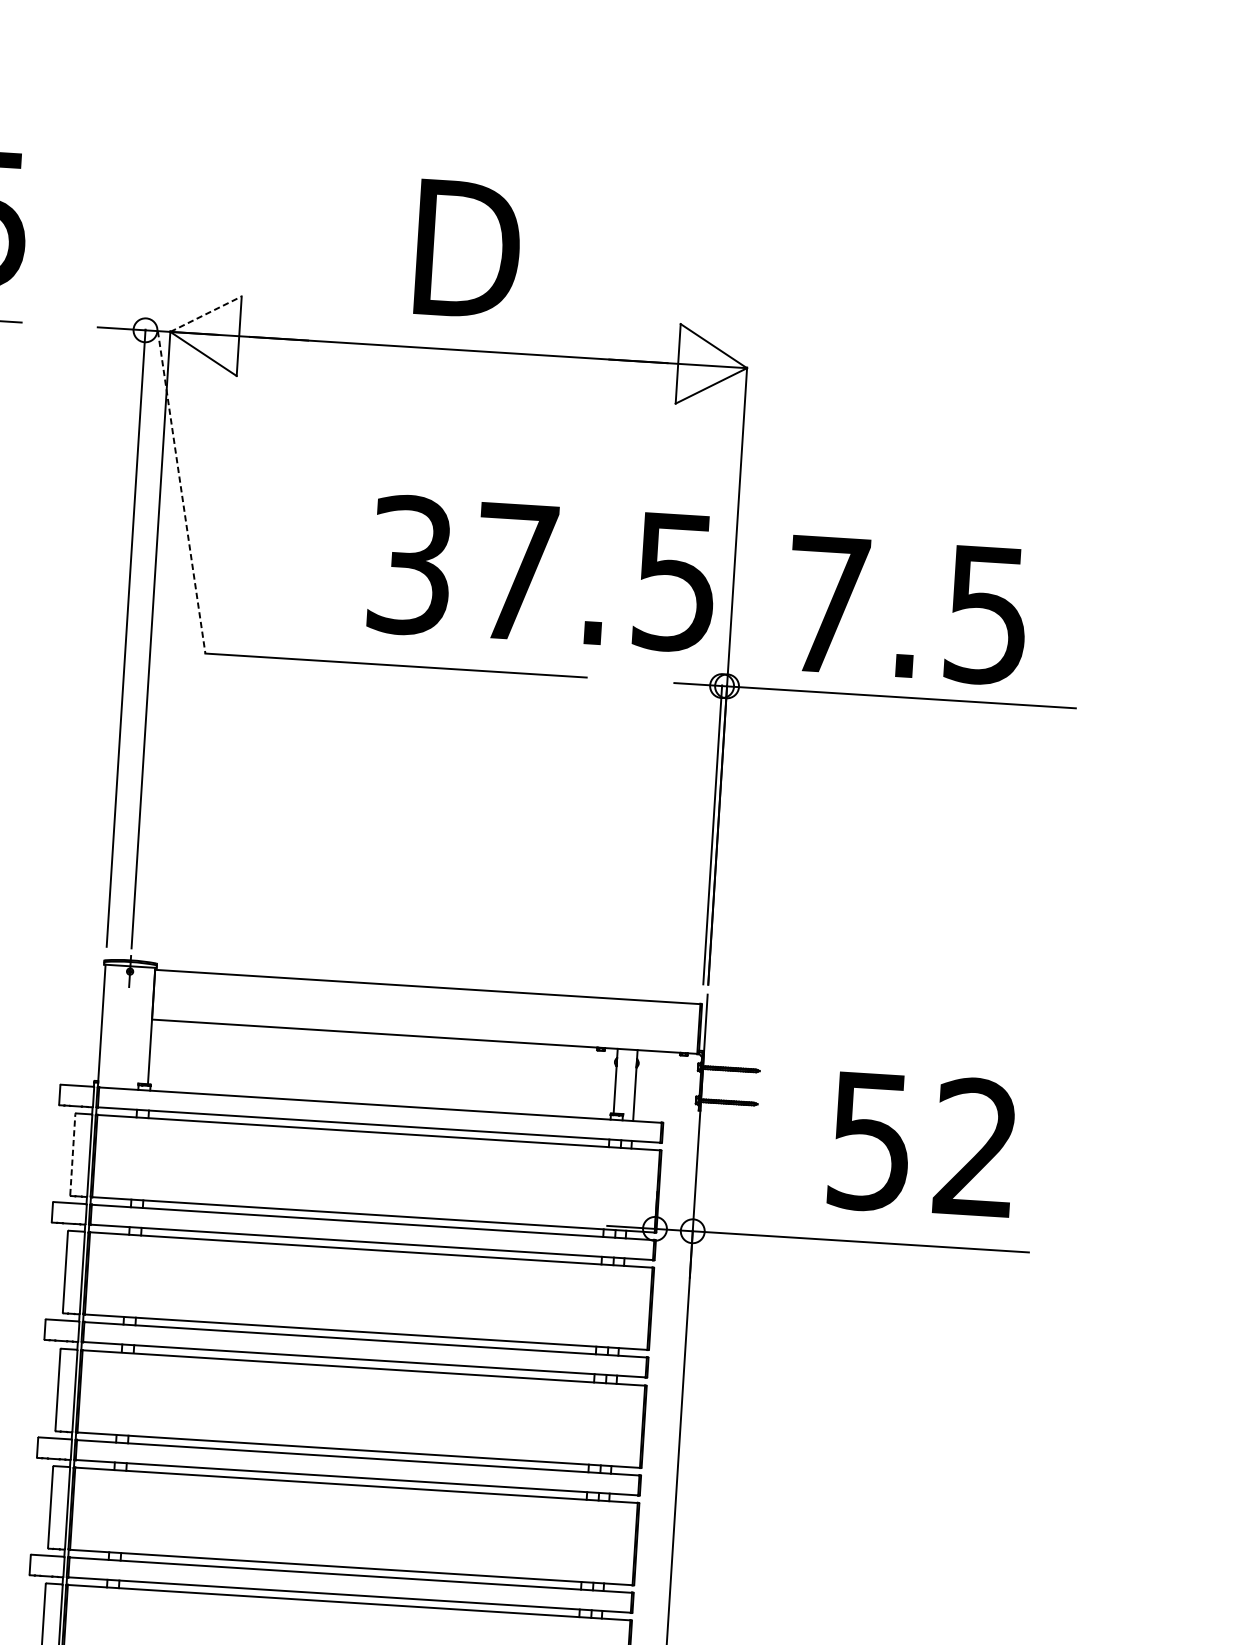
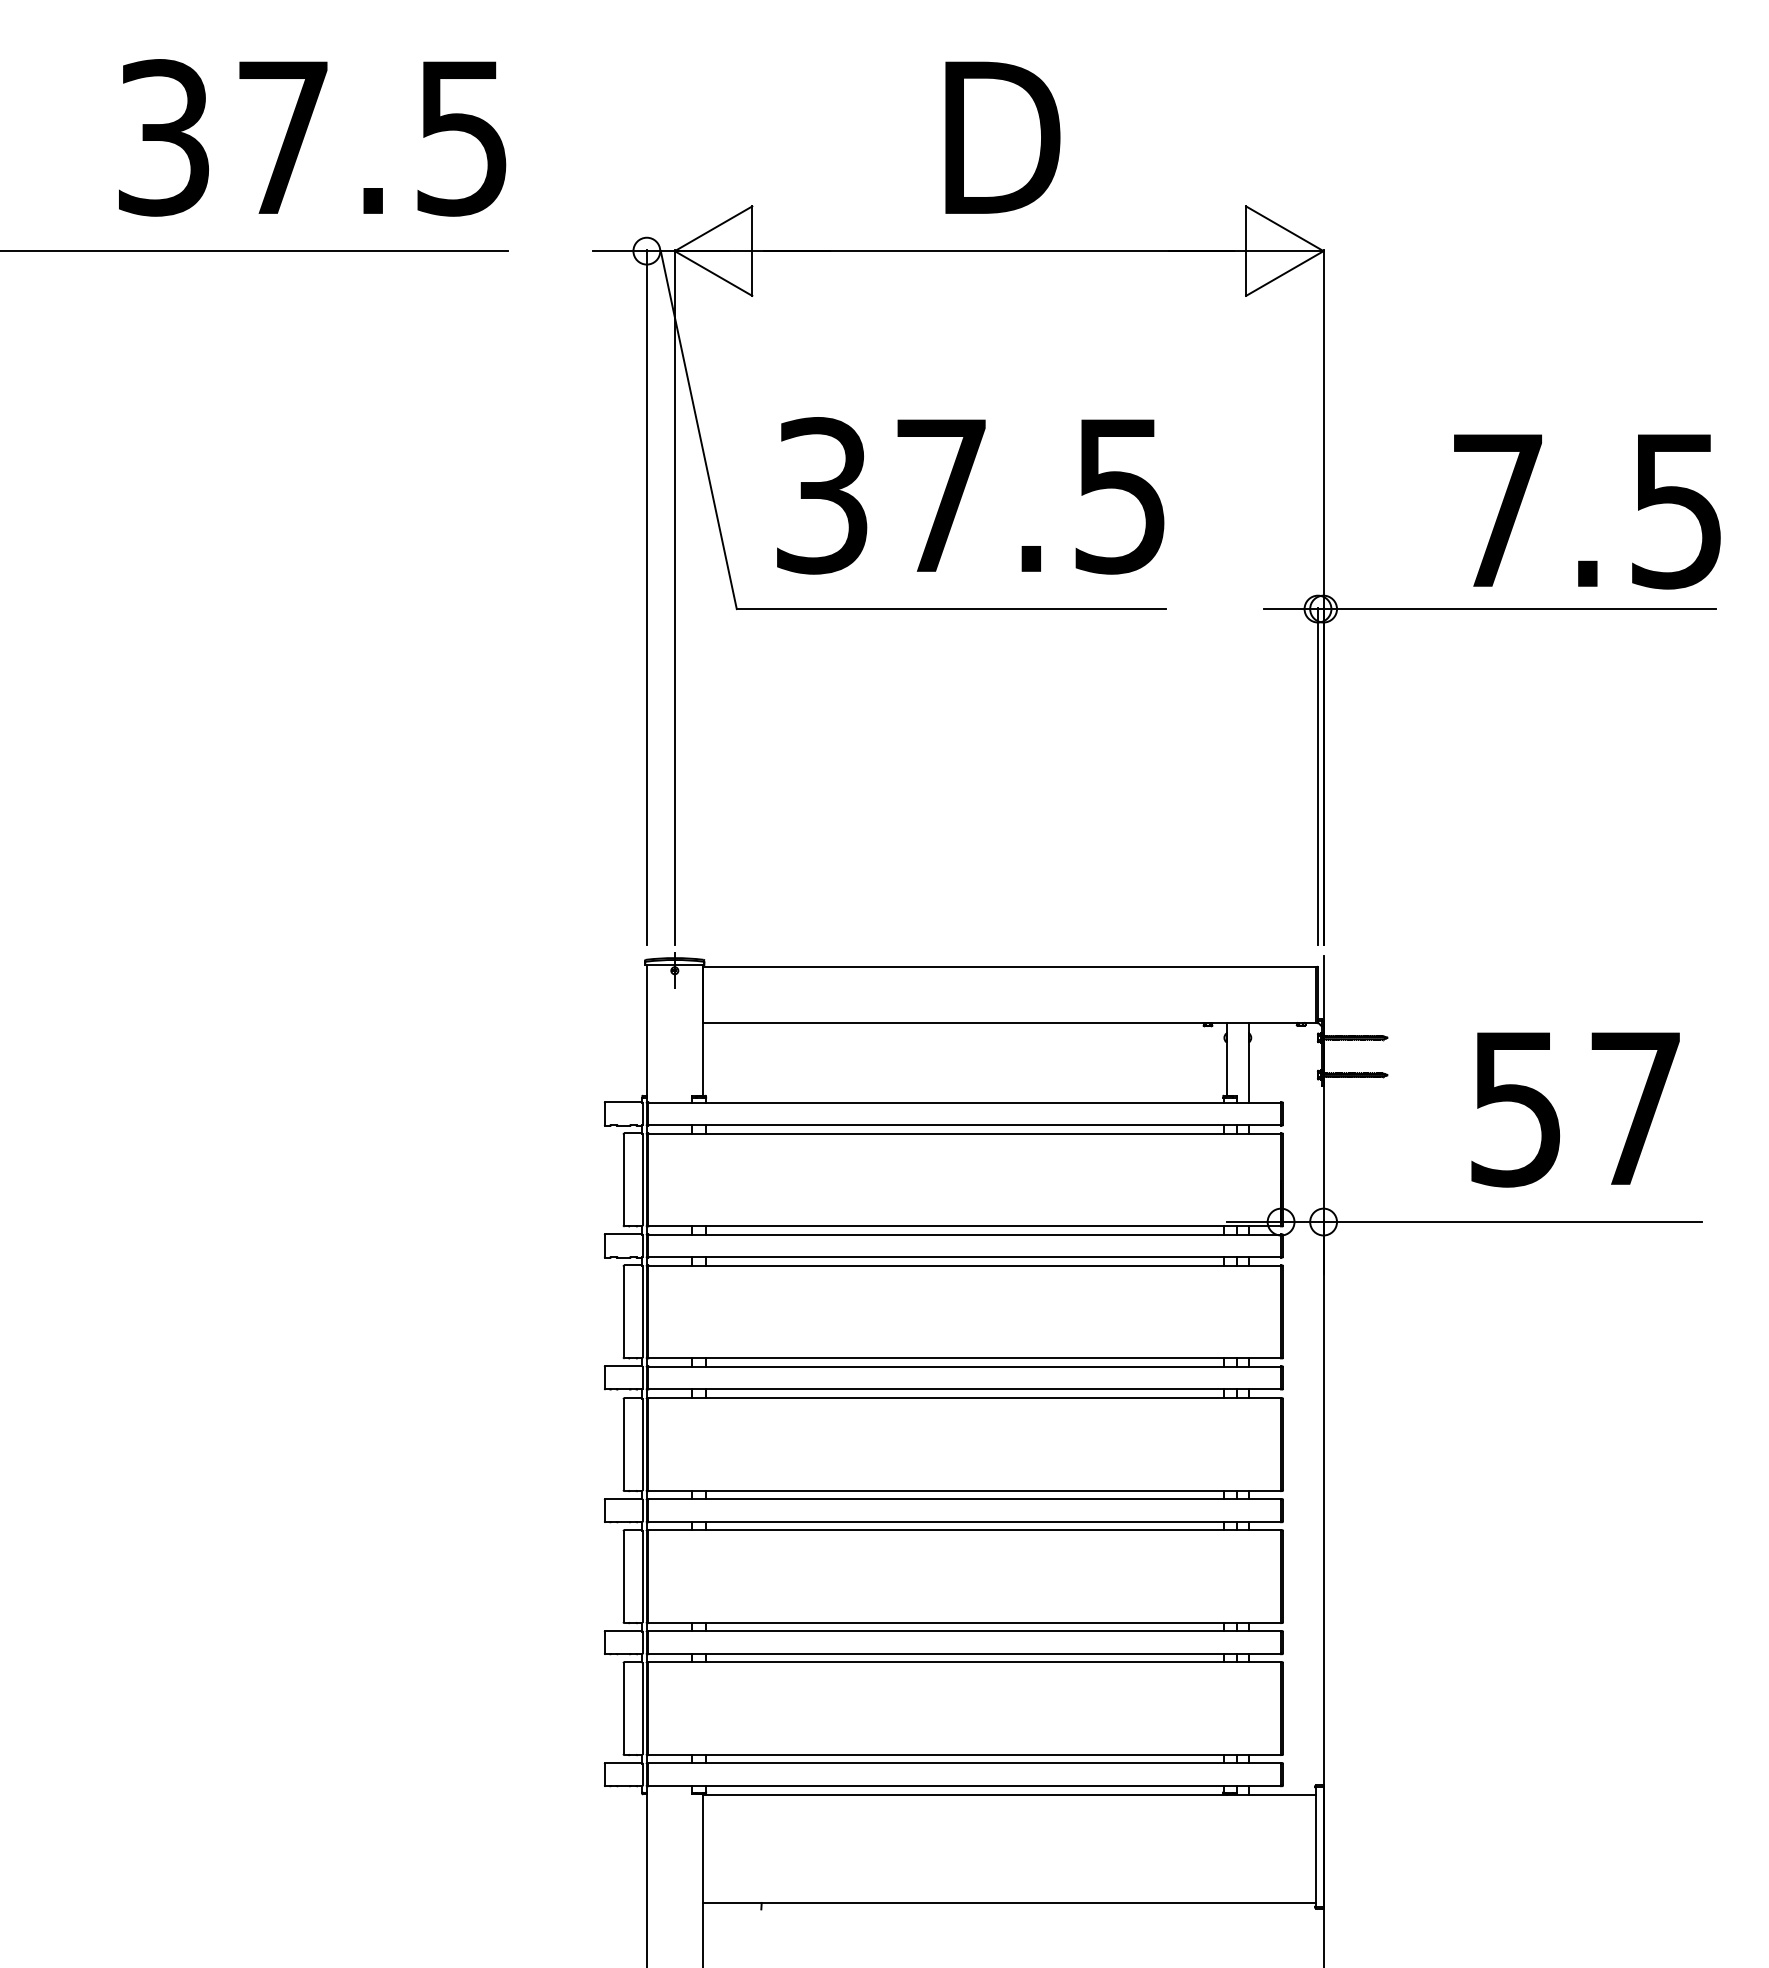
line: (205, 313) -> (713, 228), dashed -> solid
line: (181, 492) -> (698, 430), dashed -> solid
text: (542, 573) -> (970, 495), moved
text: (907, 610) -> (1587, 511), moved
text: (975, 1146) -> (1634, 1107), 52 -> 57
line: (72, 1154) -> (623, 1179), dashed -> solid

